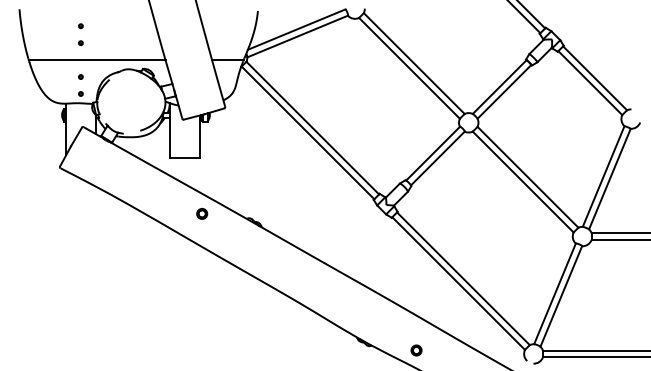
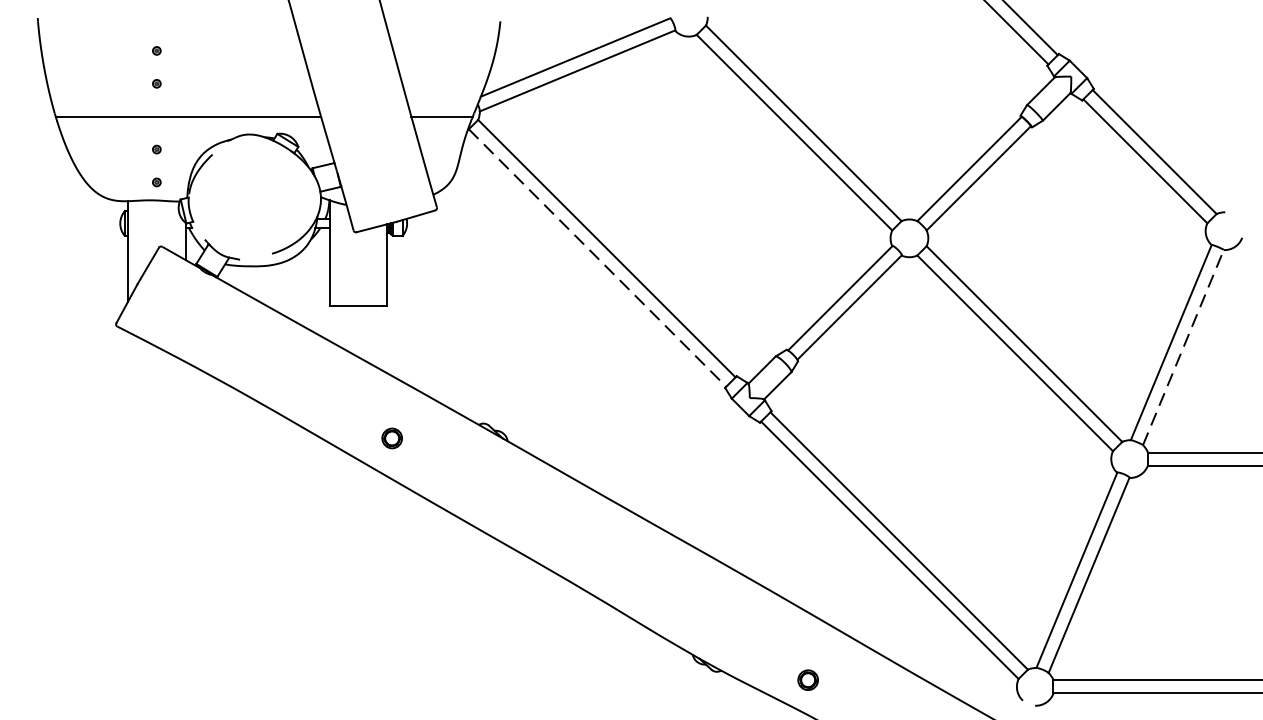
line: (308, 132) -> (598, 257), solid -> dashed
line: (610, 178) -> (1184, 346), solid -> dashed
part: (202, 213) -> (392, 437), moved

